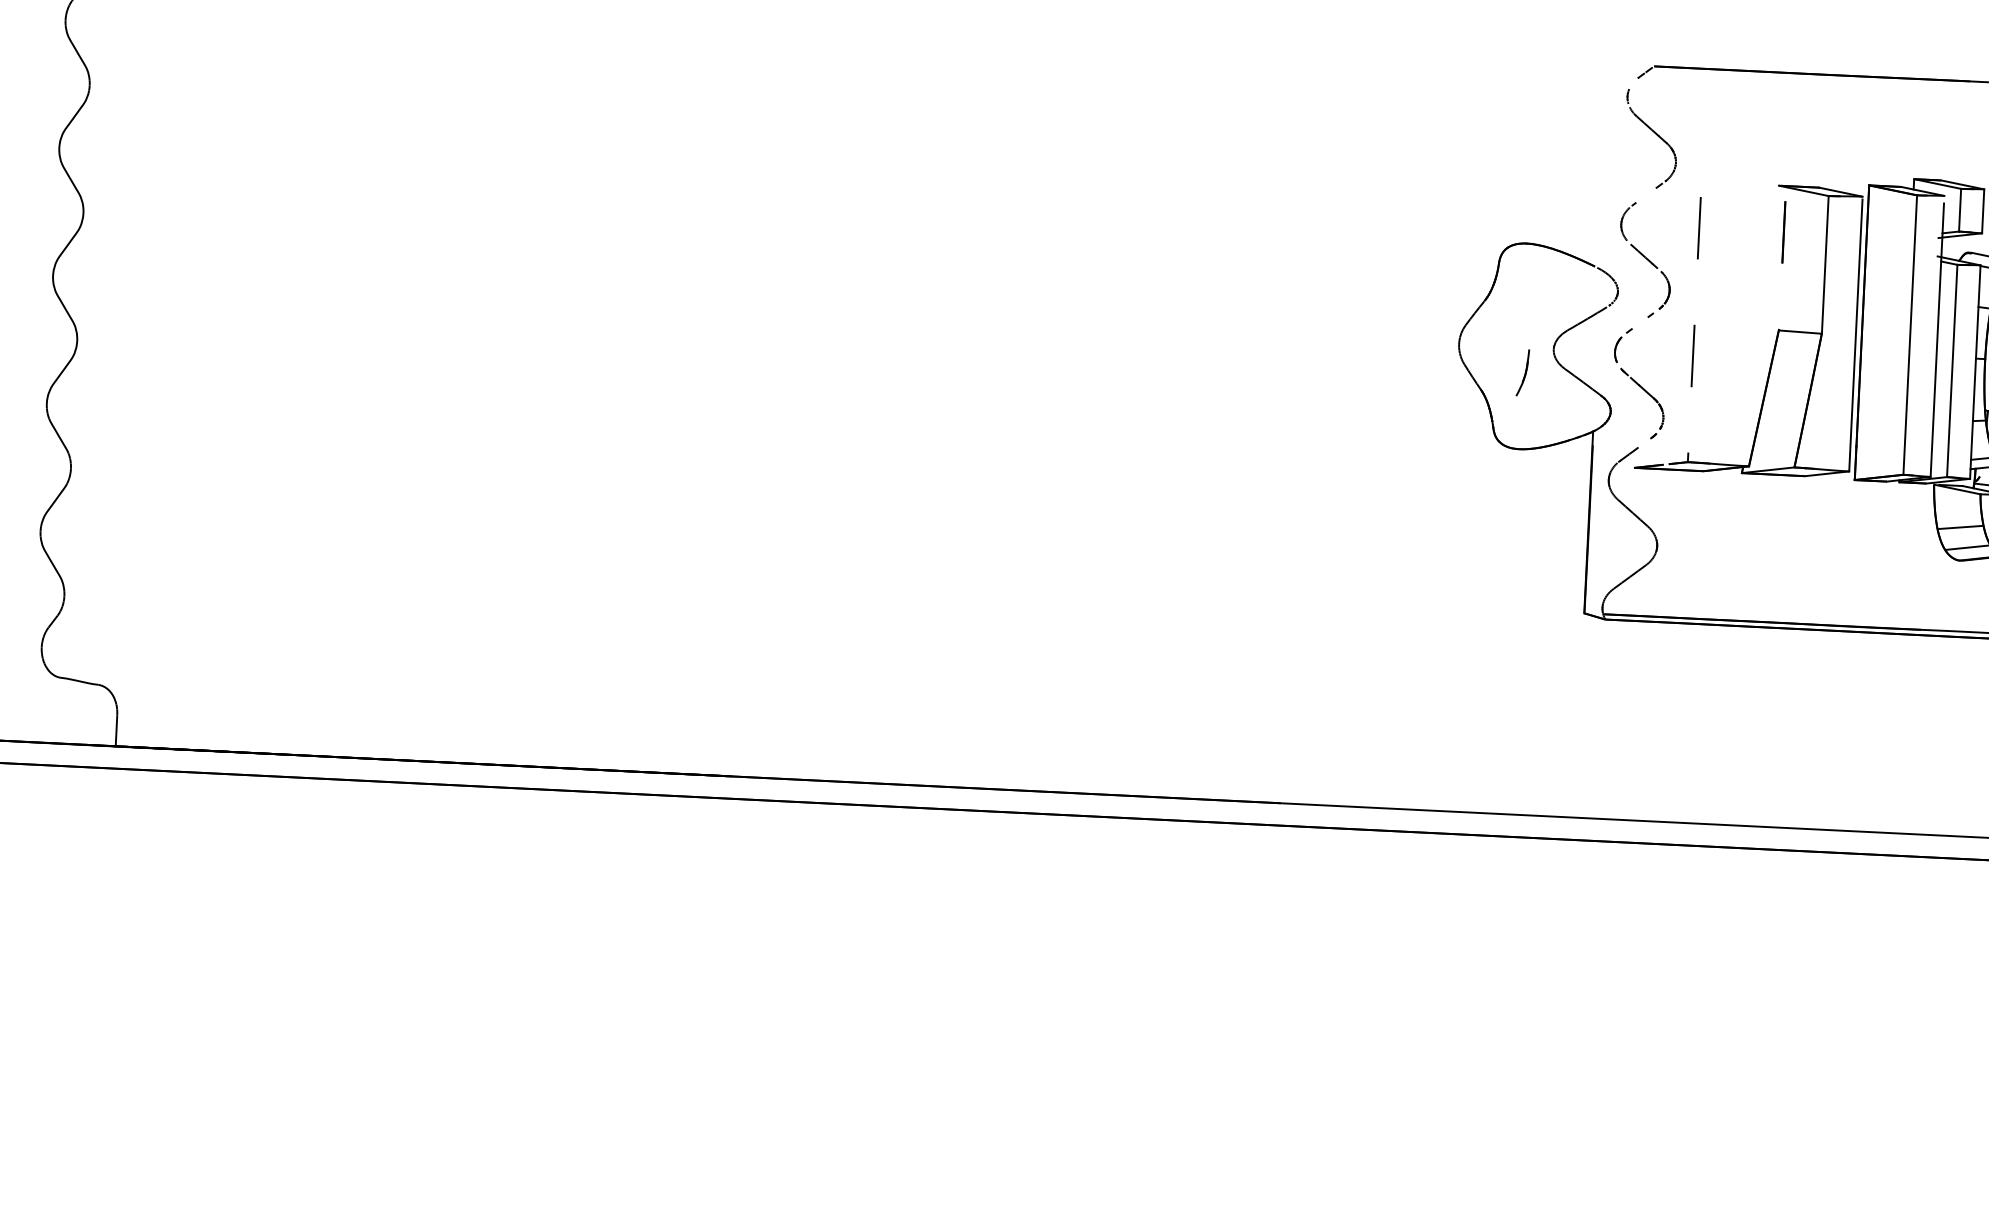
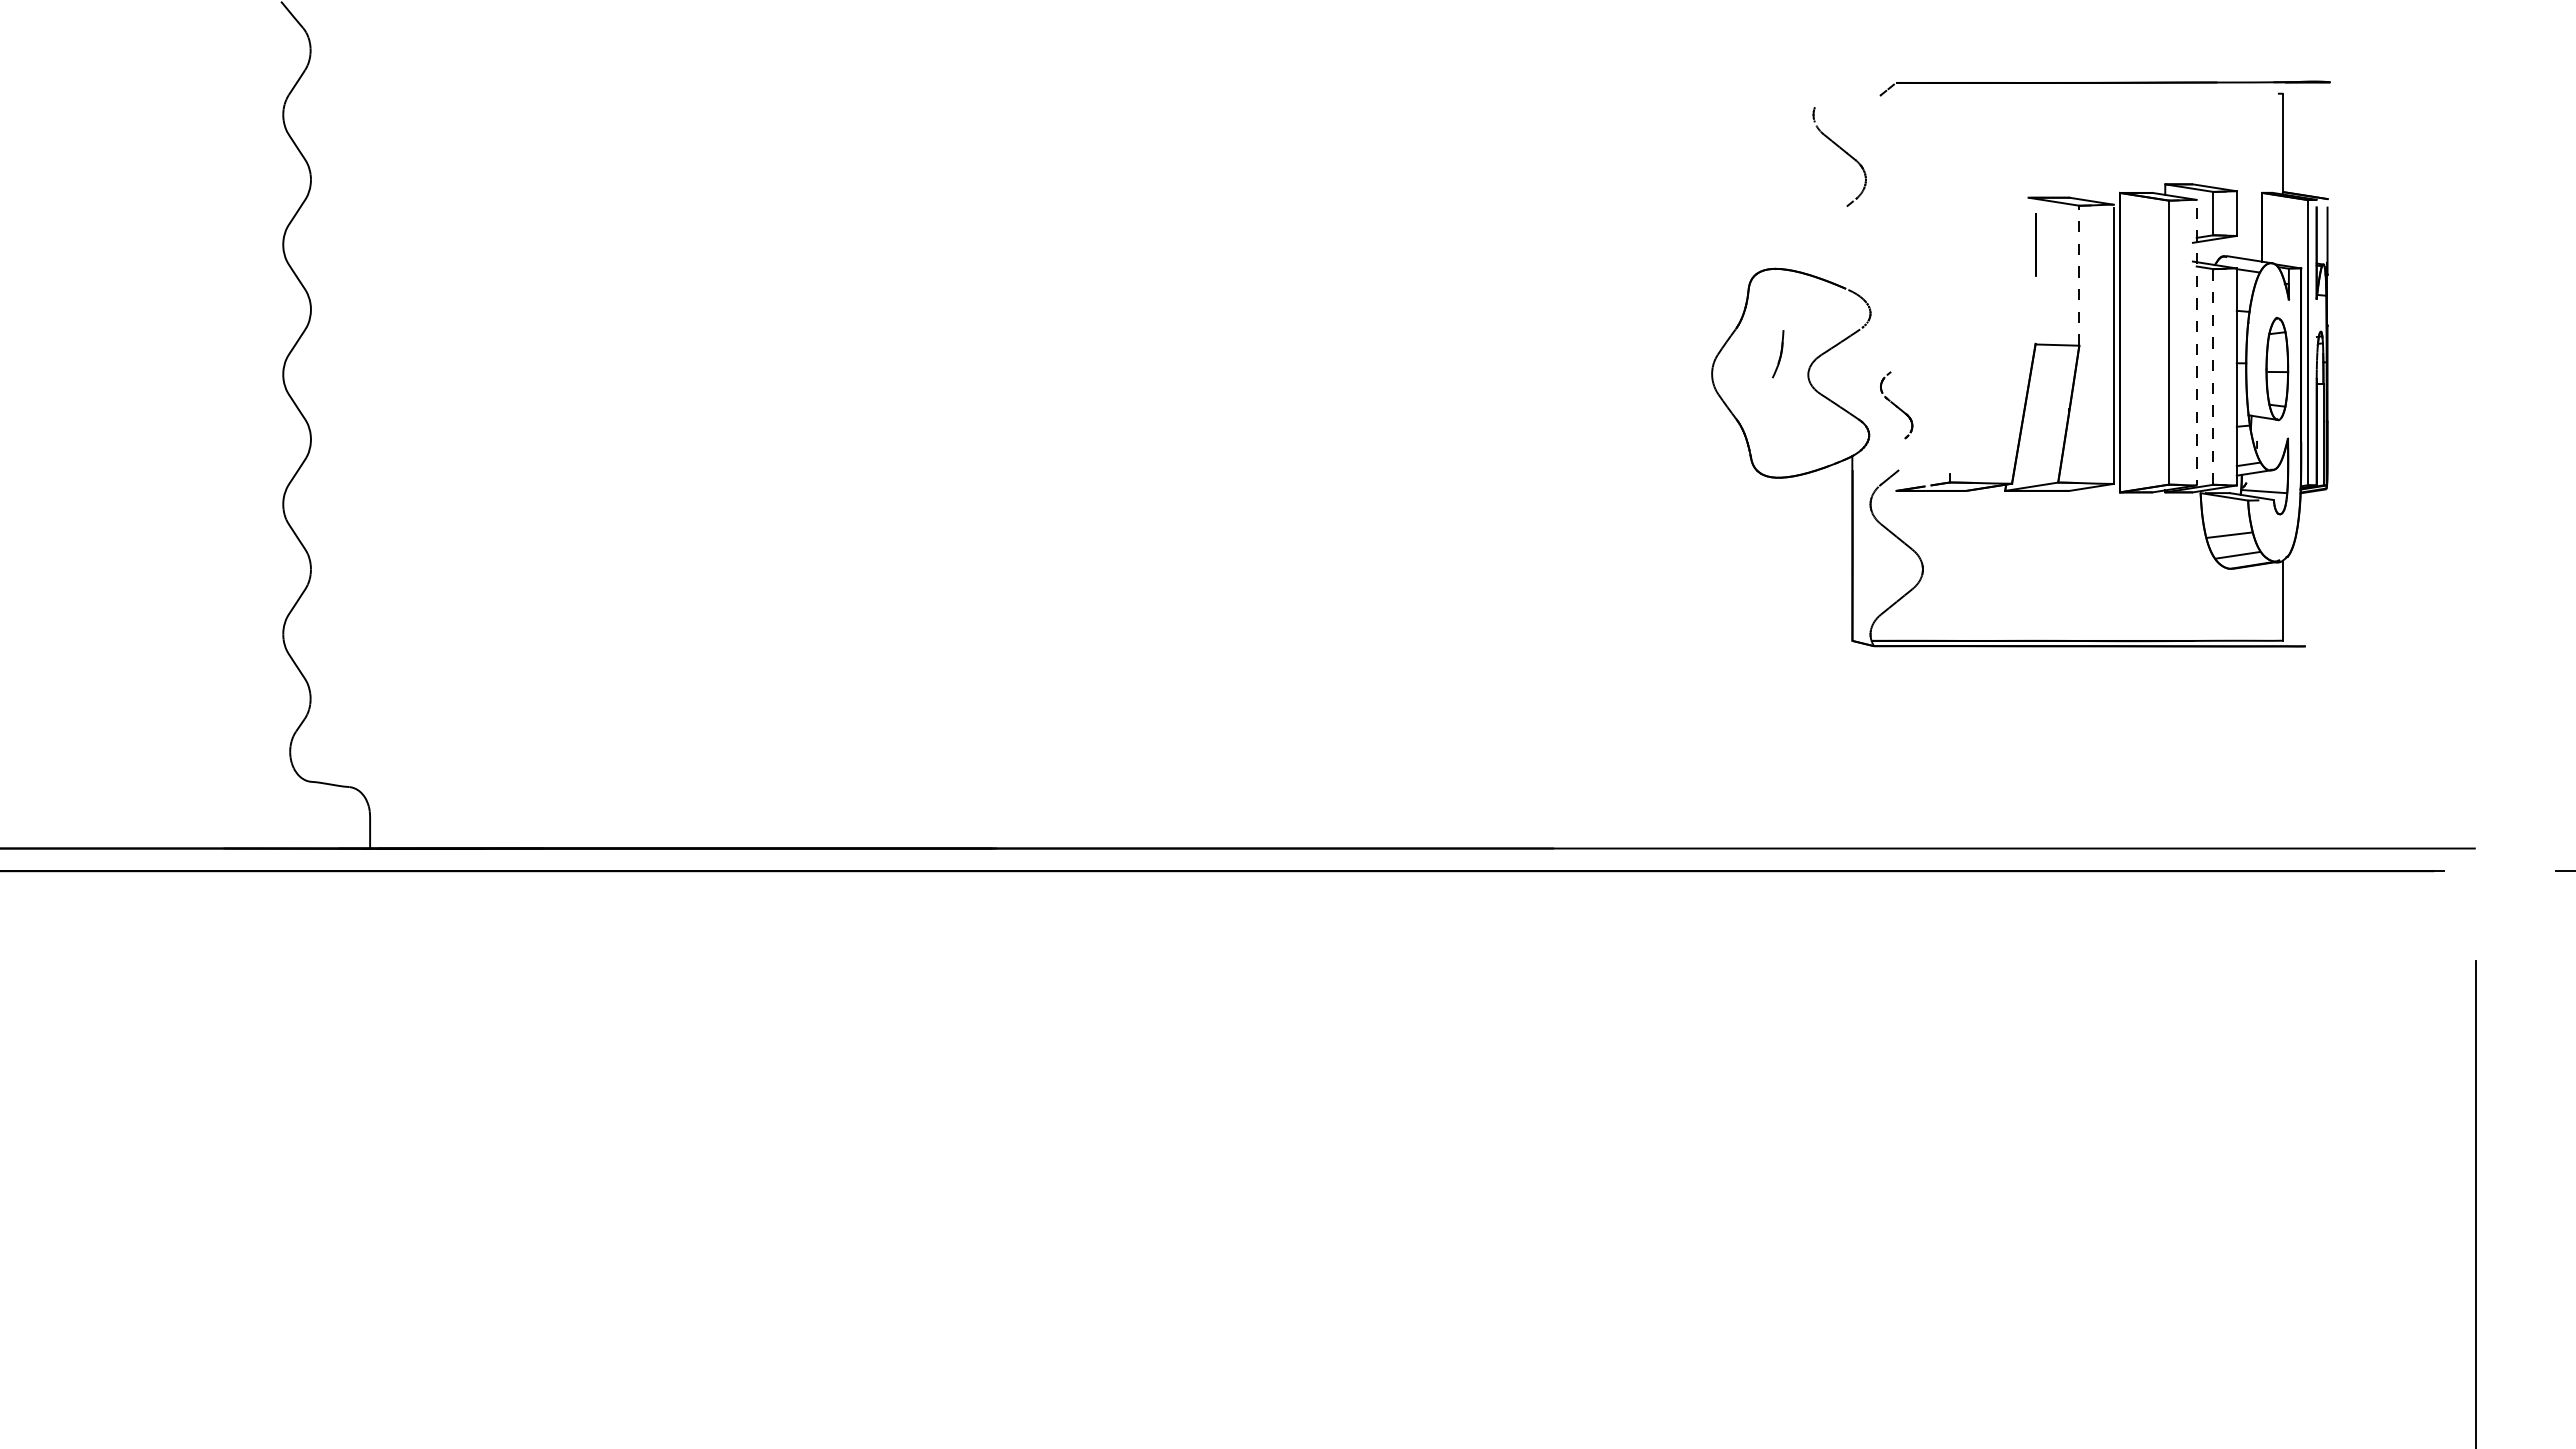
part: (1655, 134) -> (1843, 151), moved
line: (1698, 227) -> (1949, 244), removed
part: (1645, 259) -> (1896, 279), removed
line: (1825, 264) -> (2079, 275), solid -> dashed
line: (1937, 340) -> (2196, 346), solid -> dashed
line: (1692, 355) -> (1949, 374), removed
line: (1952, 370) -> (2213, 376), solid -> dashed
part: (1523, 373) -> (1778, 354), moved
part: (1639, 383) -> (1896, 405), size x0.6

